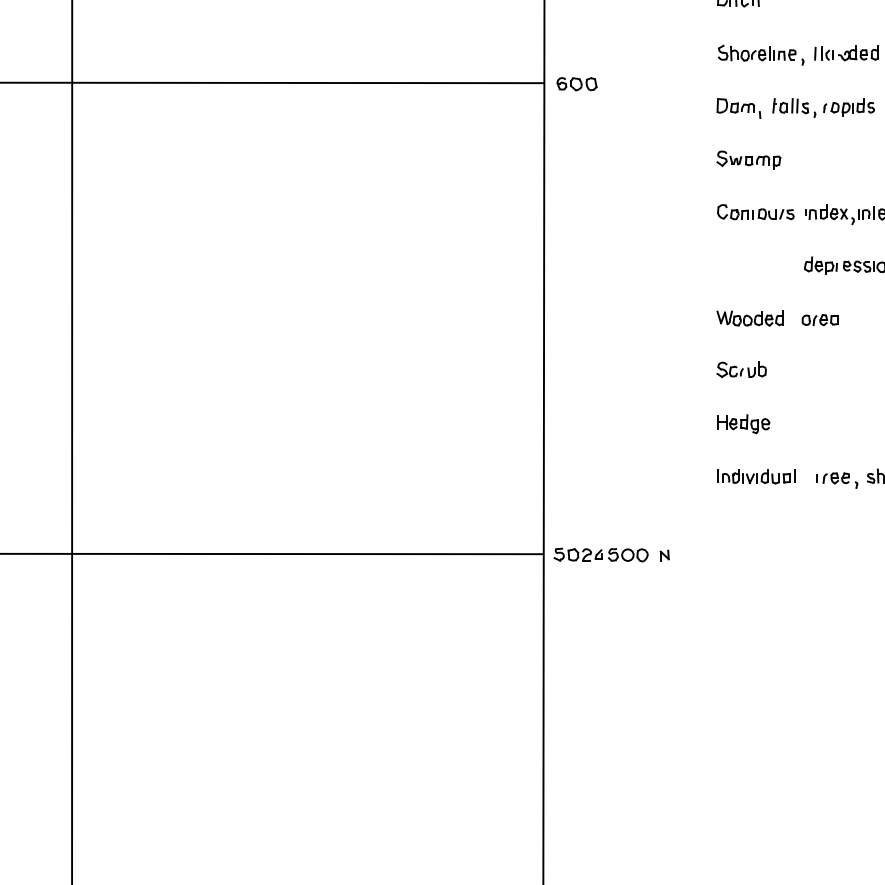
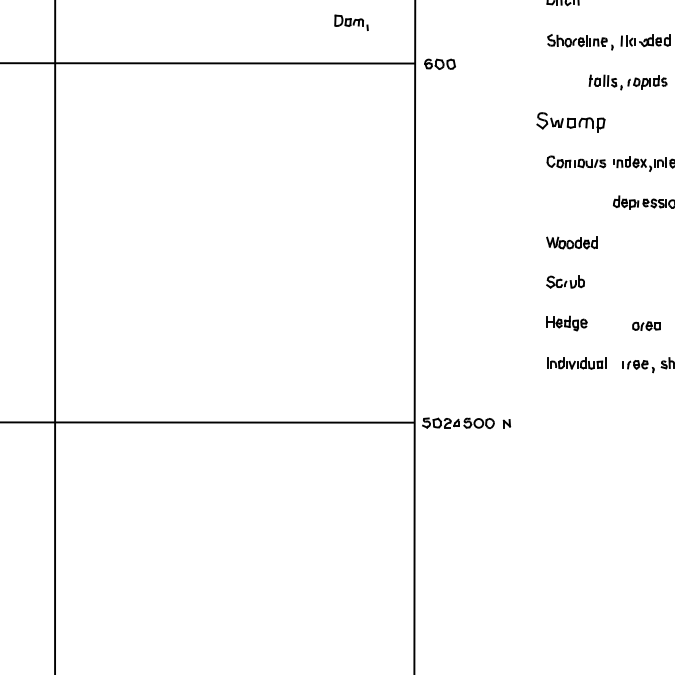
part: (738, 108) -> (351, 22), moved
part: (749, 159) -> (571, 121), size x1.4
part: (820, 320) -> (646, 326), moved

